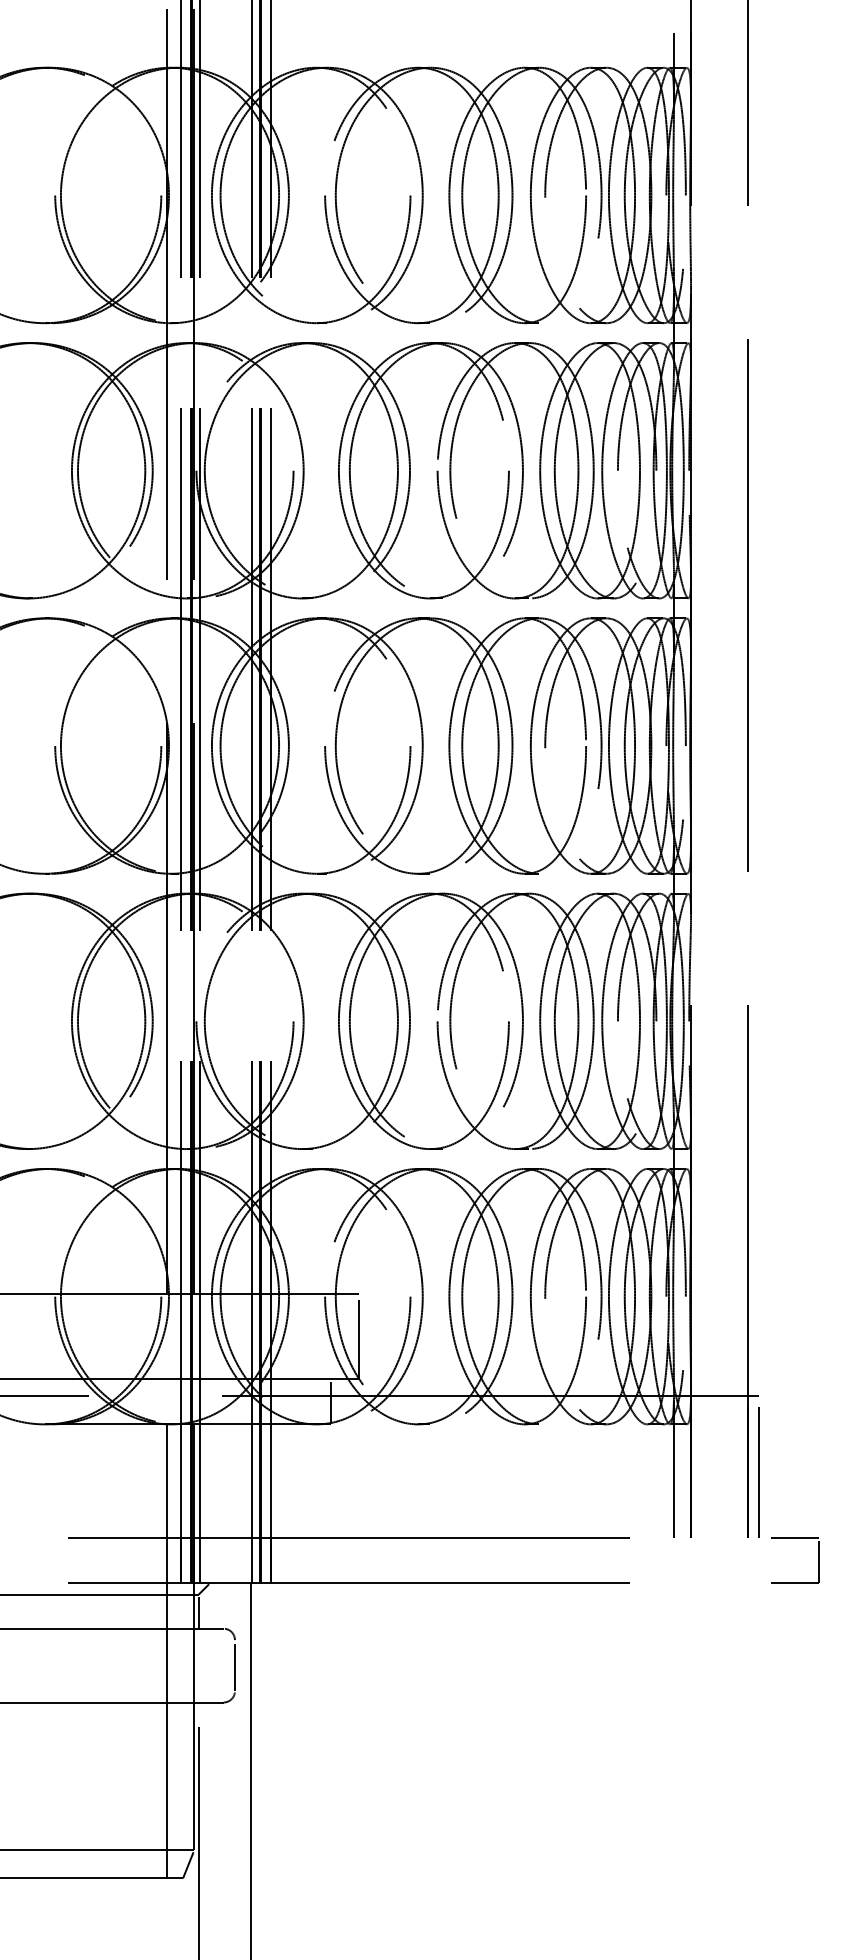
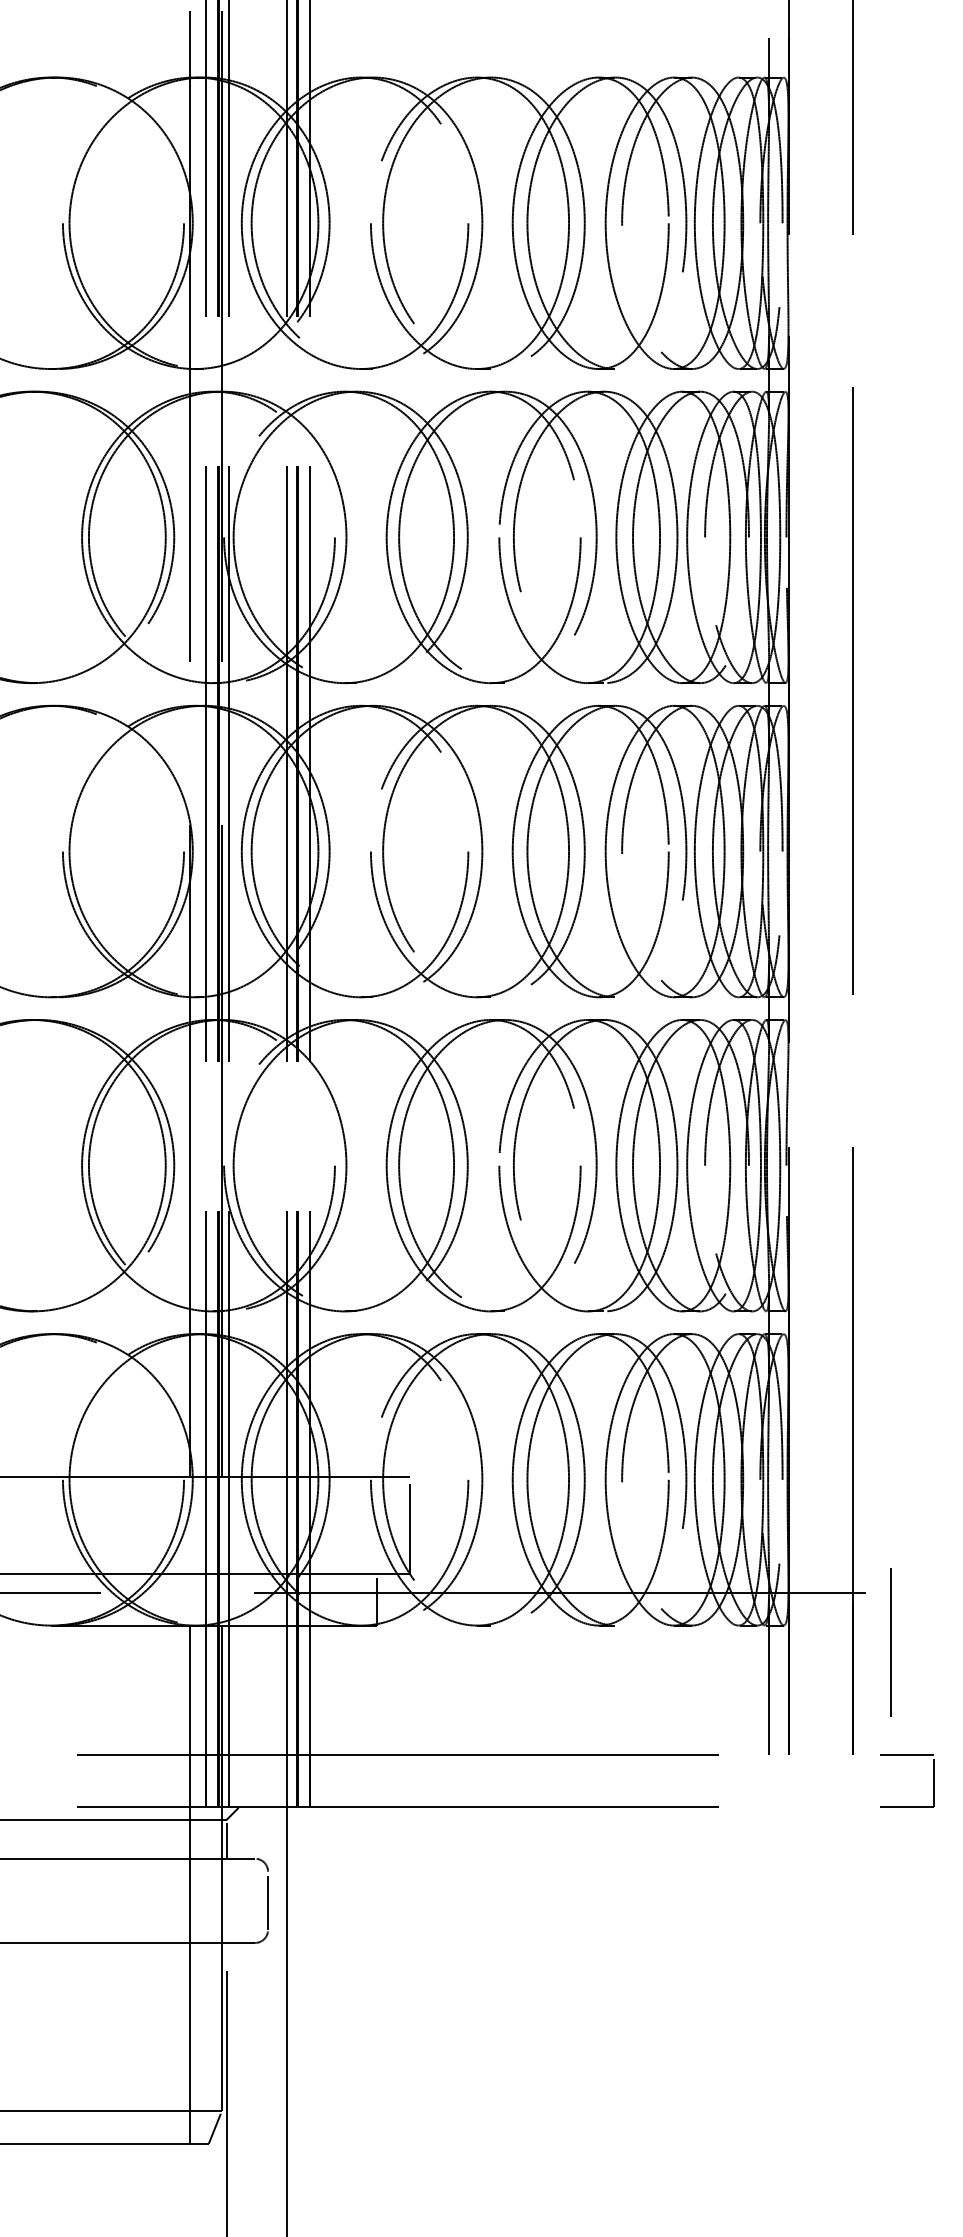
line: (758, 1472) -> (890, 1642), moved

